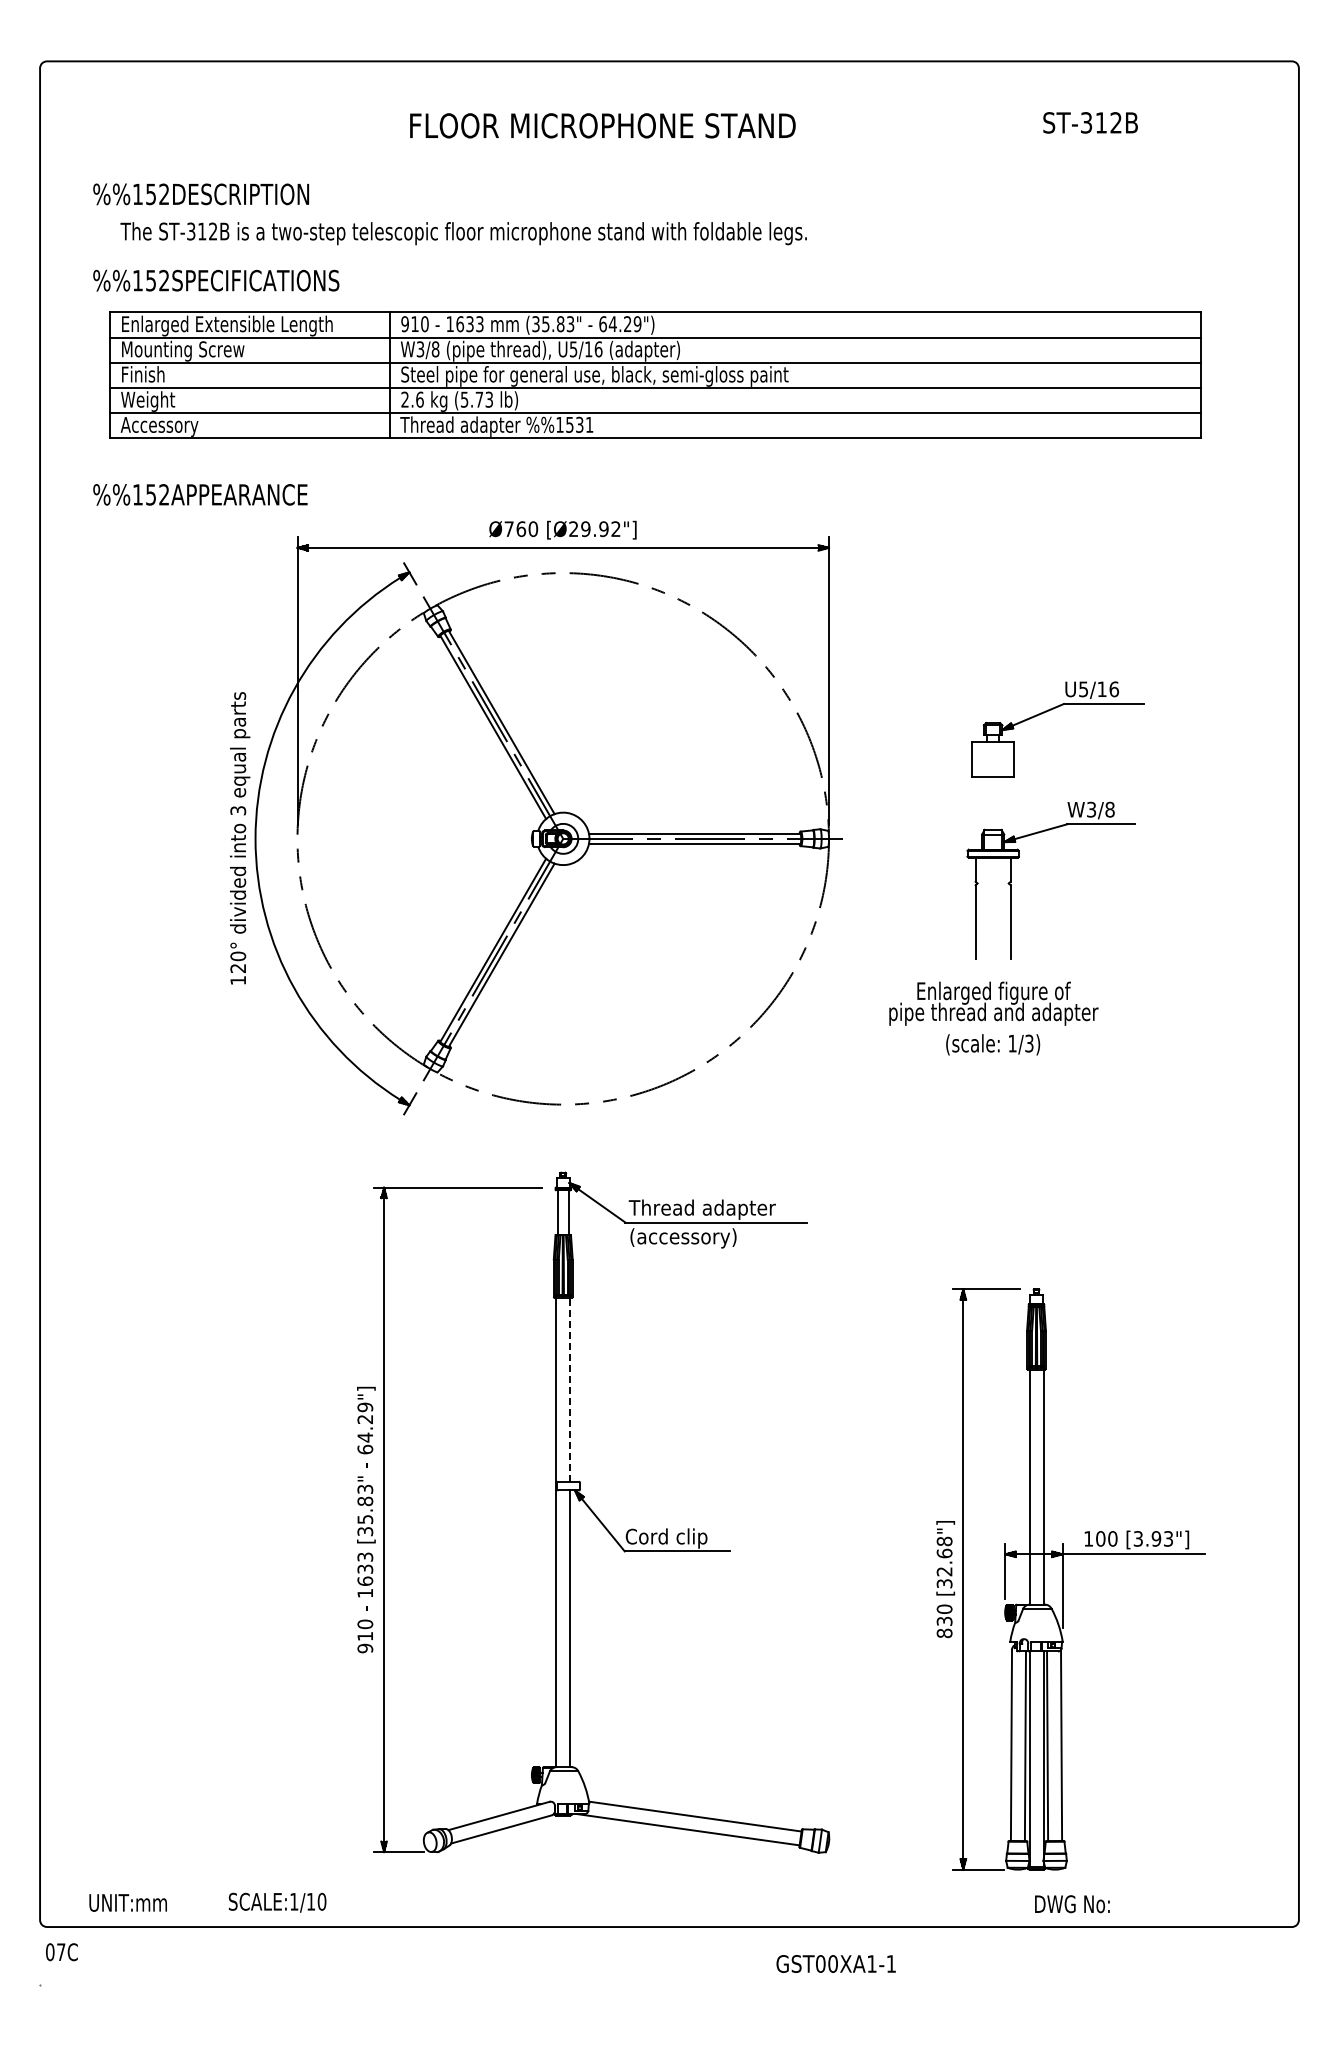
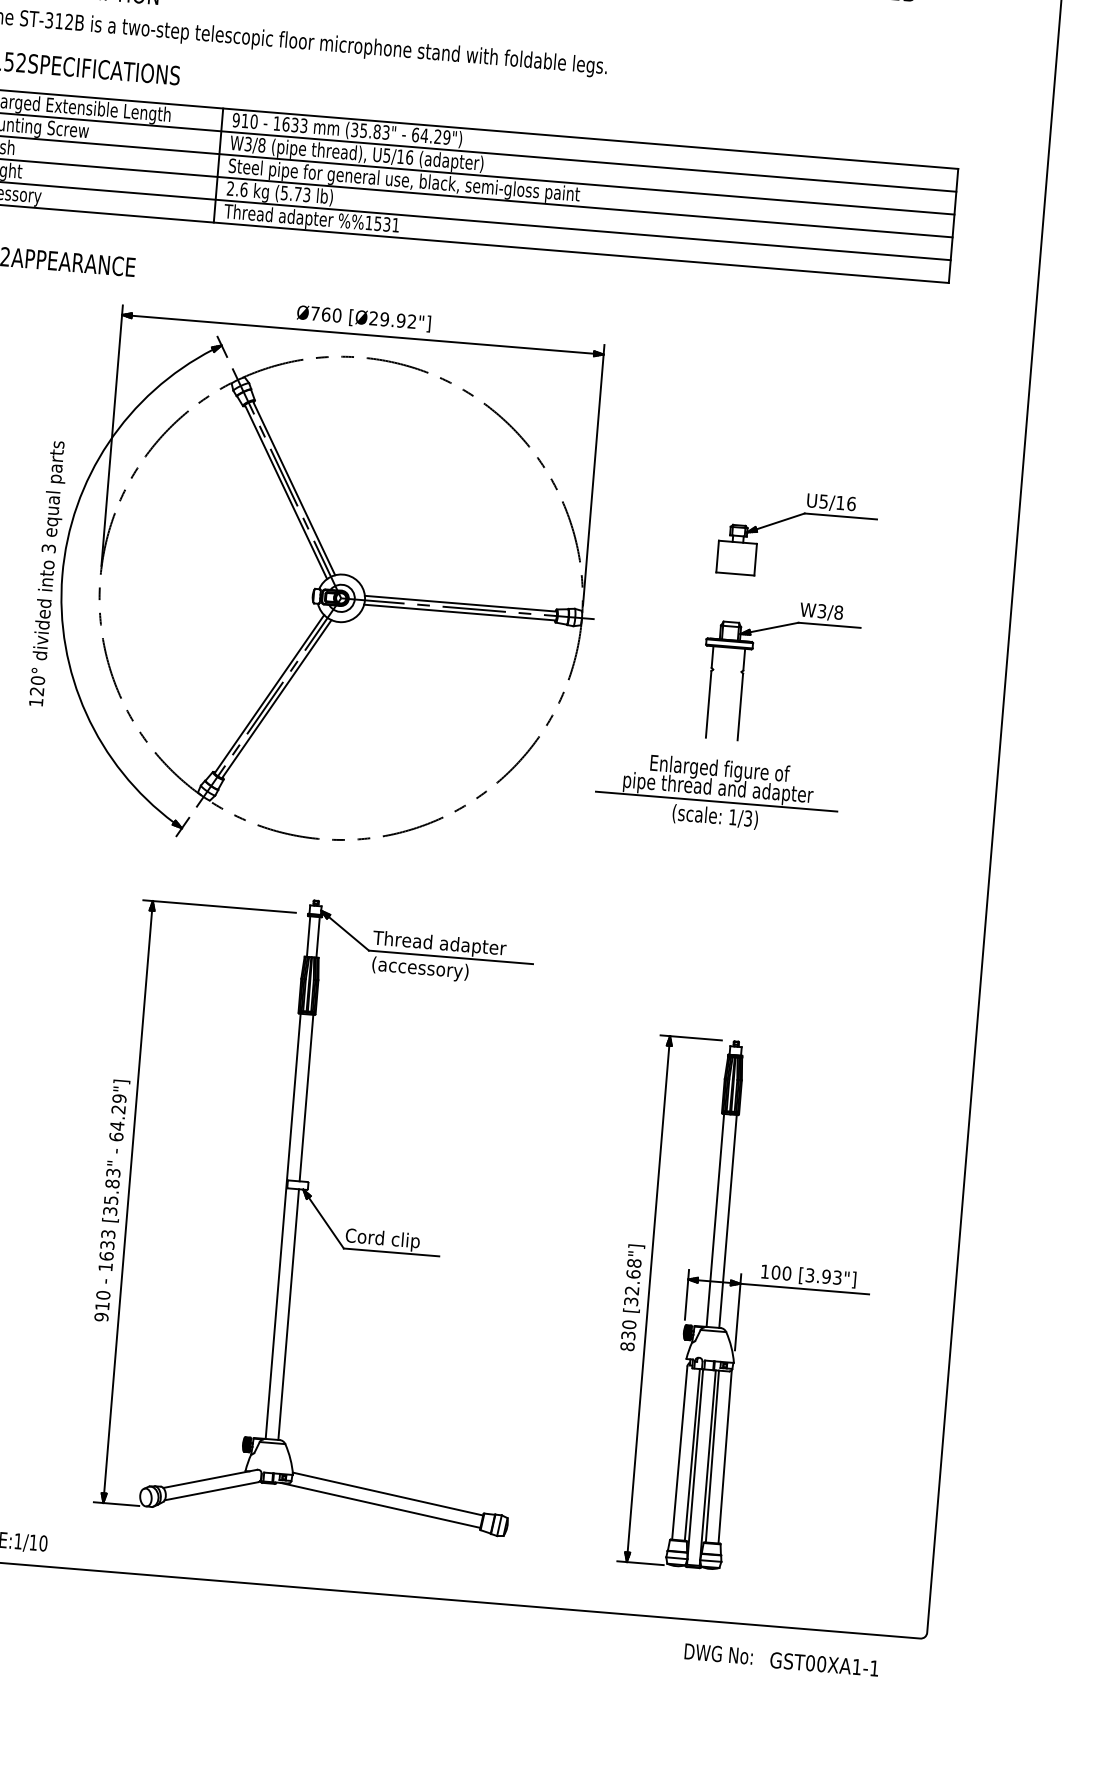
line: (992, 1027) -> (716, 801), added
line: (570, 1389) -> (306, 1097), dashed -> solid
text: (1072, 1904) -> (718, 1654), moved
text: (835, 1963) -> (823, 1663), moved

